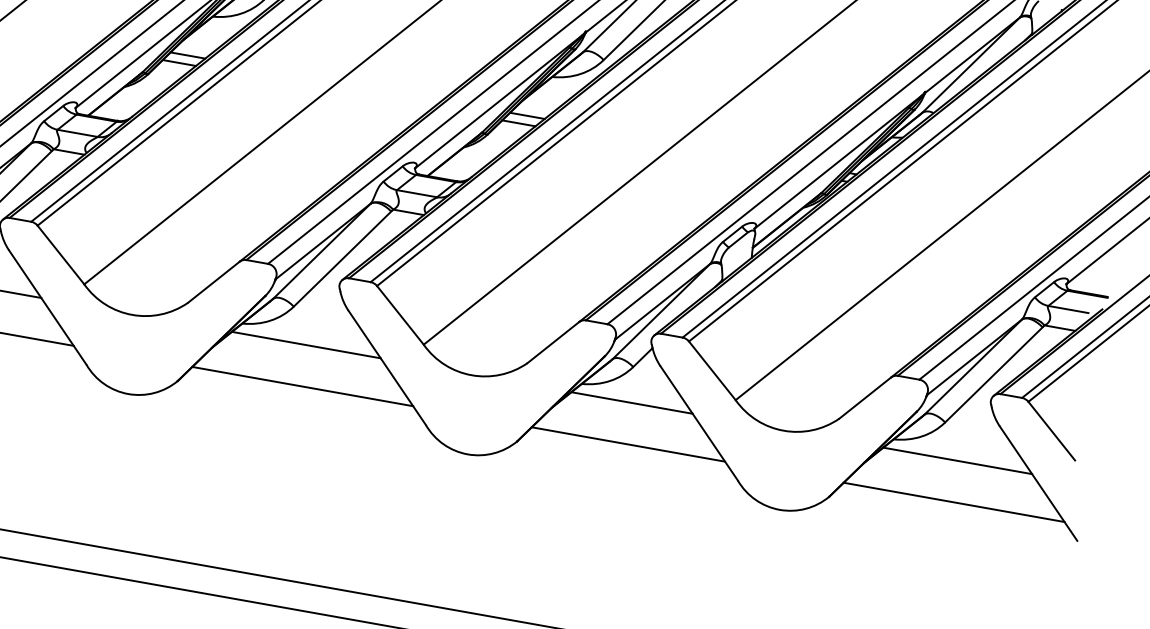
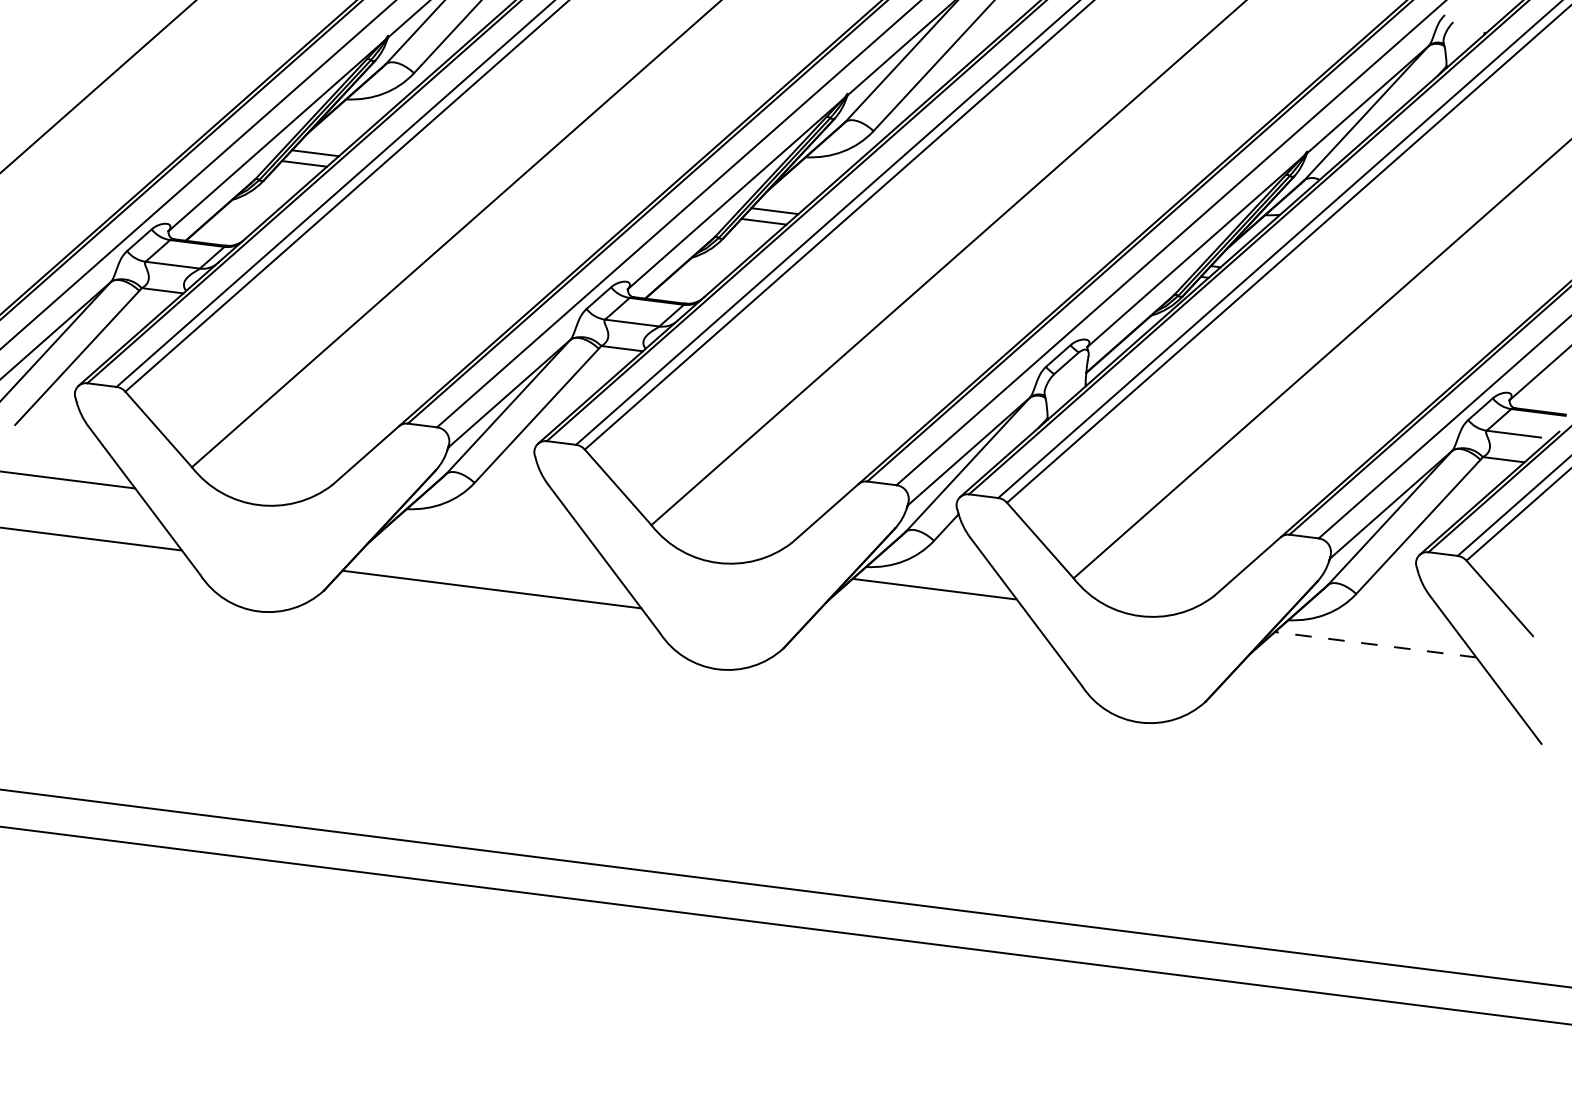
line: (305, 344) -> (493, 533), removed
line: (628, 444) -> (932, 644), removed
line: (957, 460) -> (1375, 644), solid -> dashed
line: (954, 502) -> (1373, 700), removed

